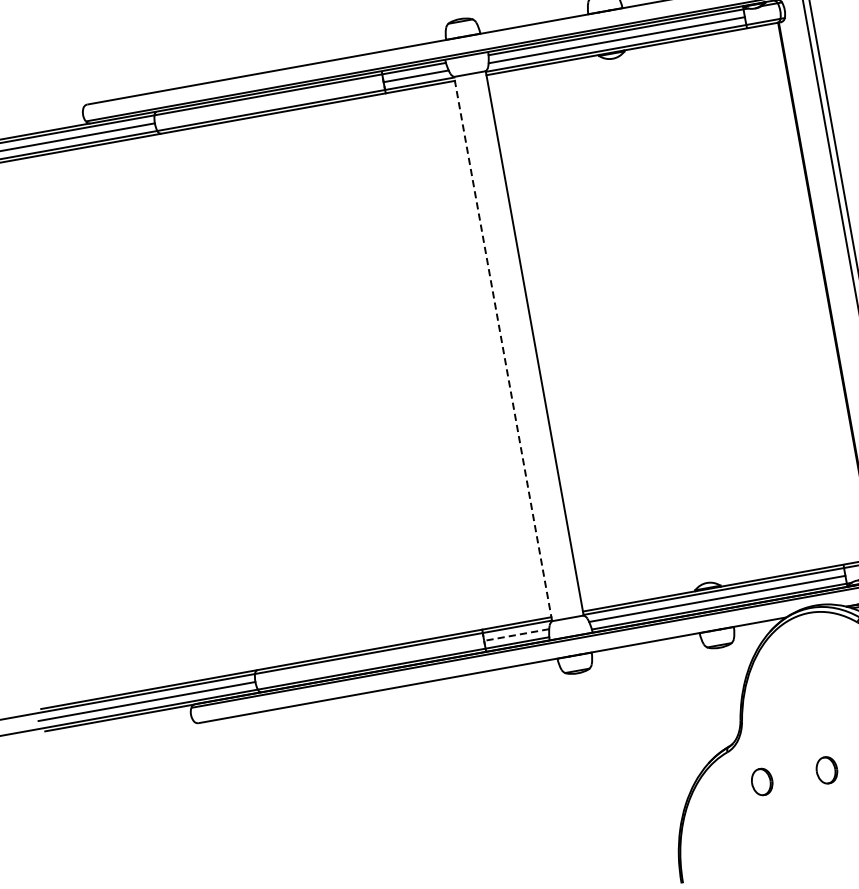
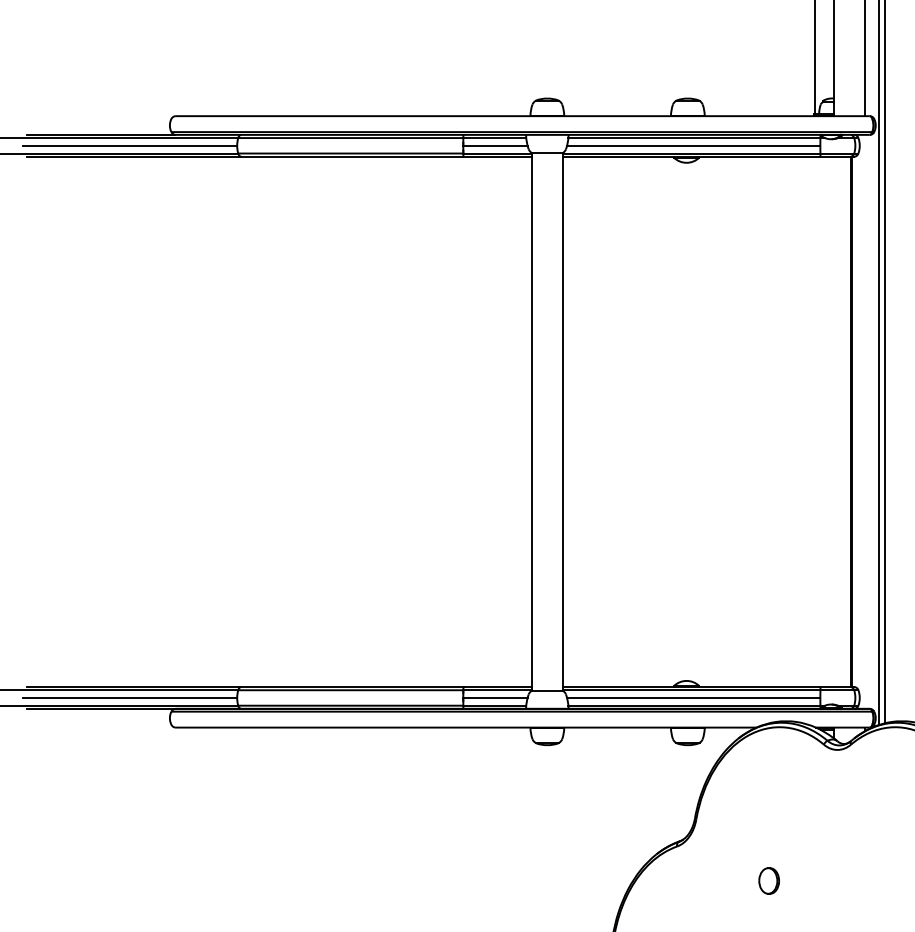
line: (502, 348) -> (531, 421), dashed -> solid
line: (515, 634) -> (494, 697), dashed -> solid
part: (761, 781) -> (704, 880), removed

